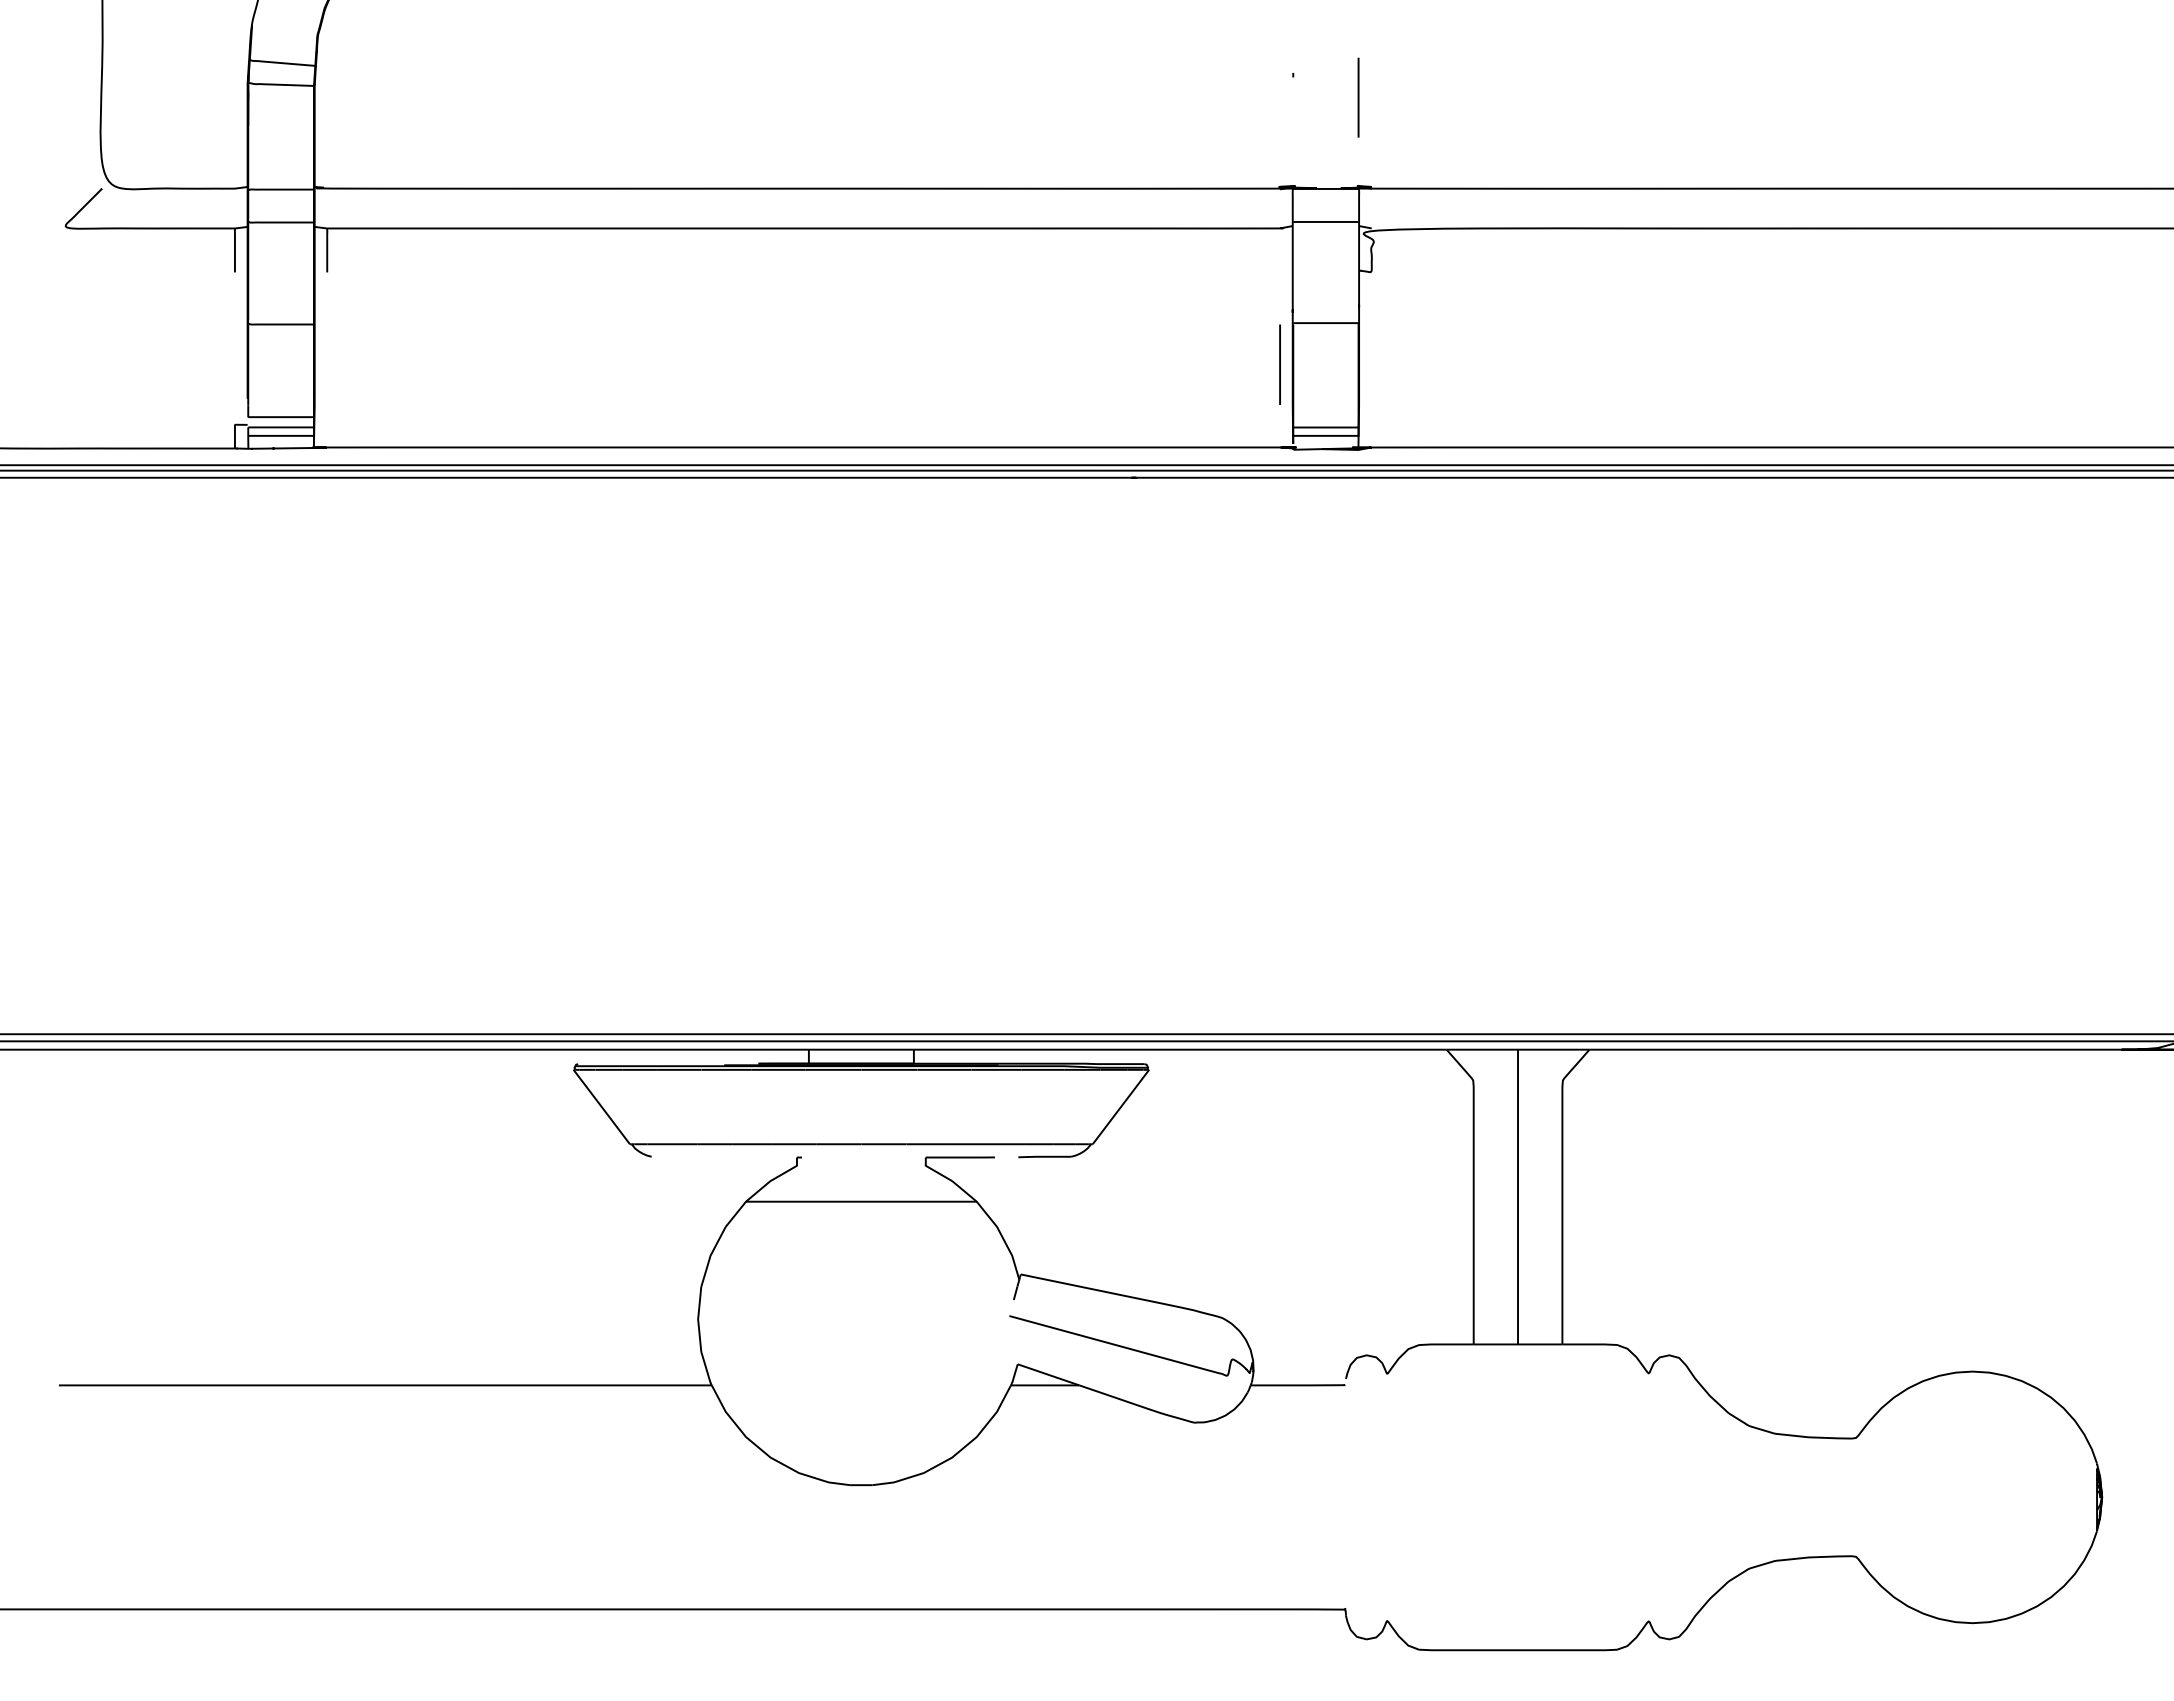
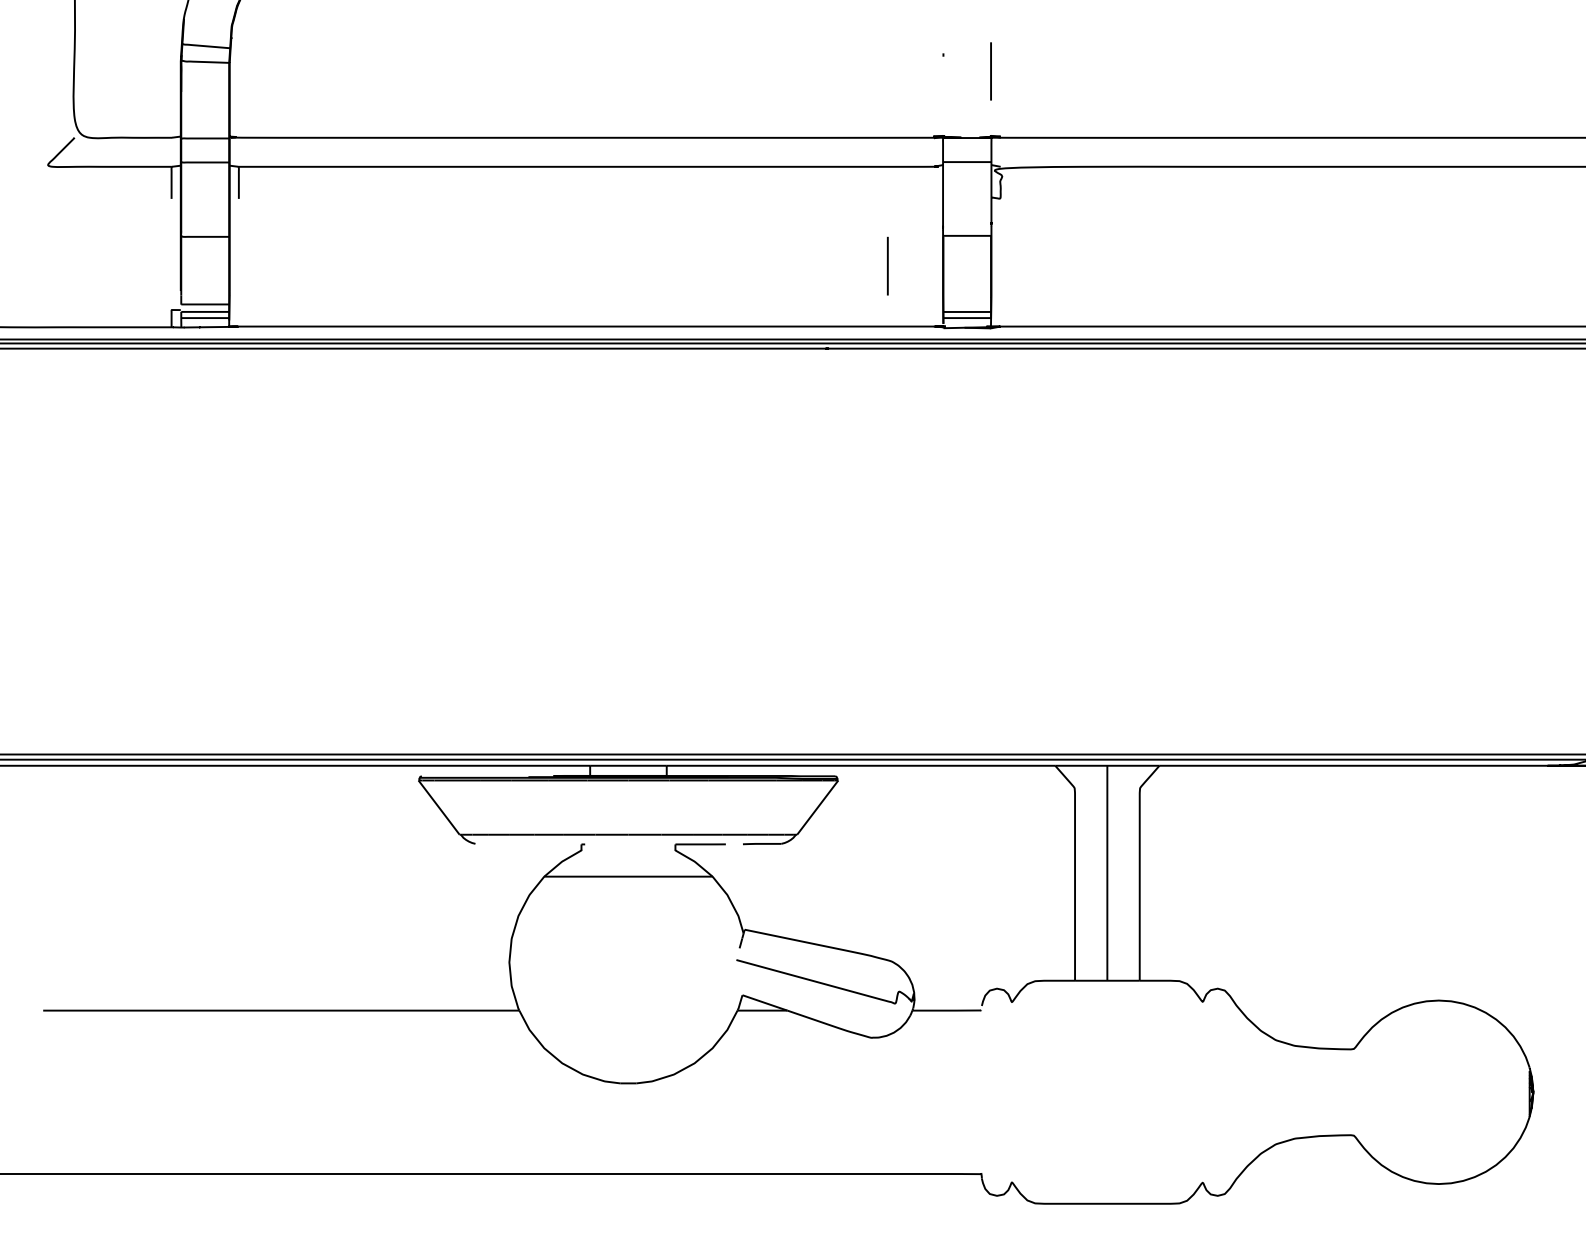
line: (1279, 363) -> (887, 265), moved

